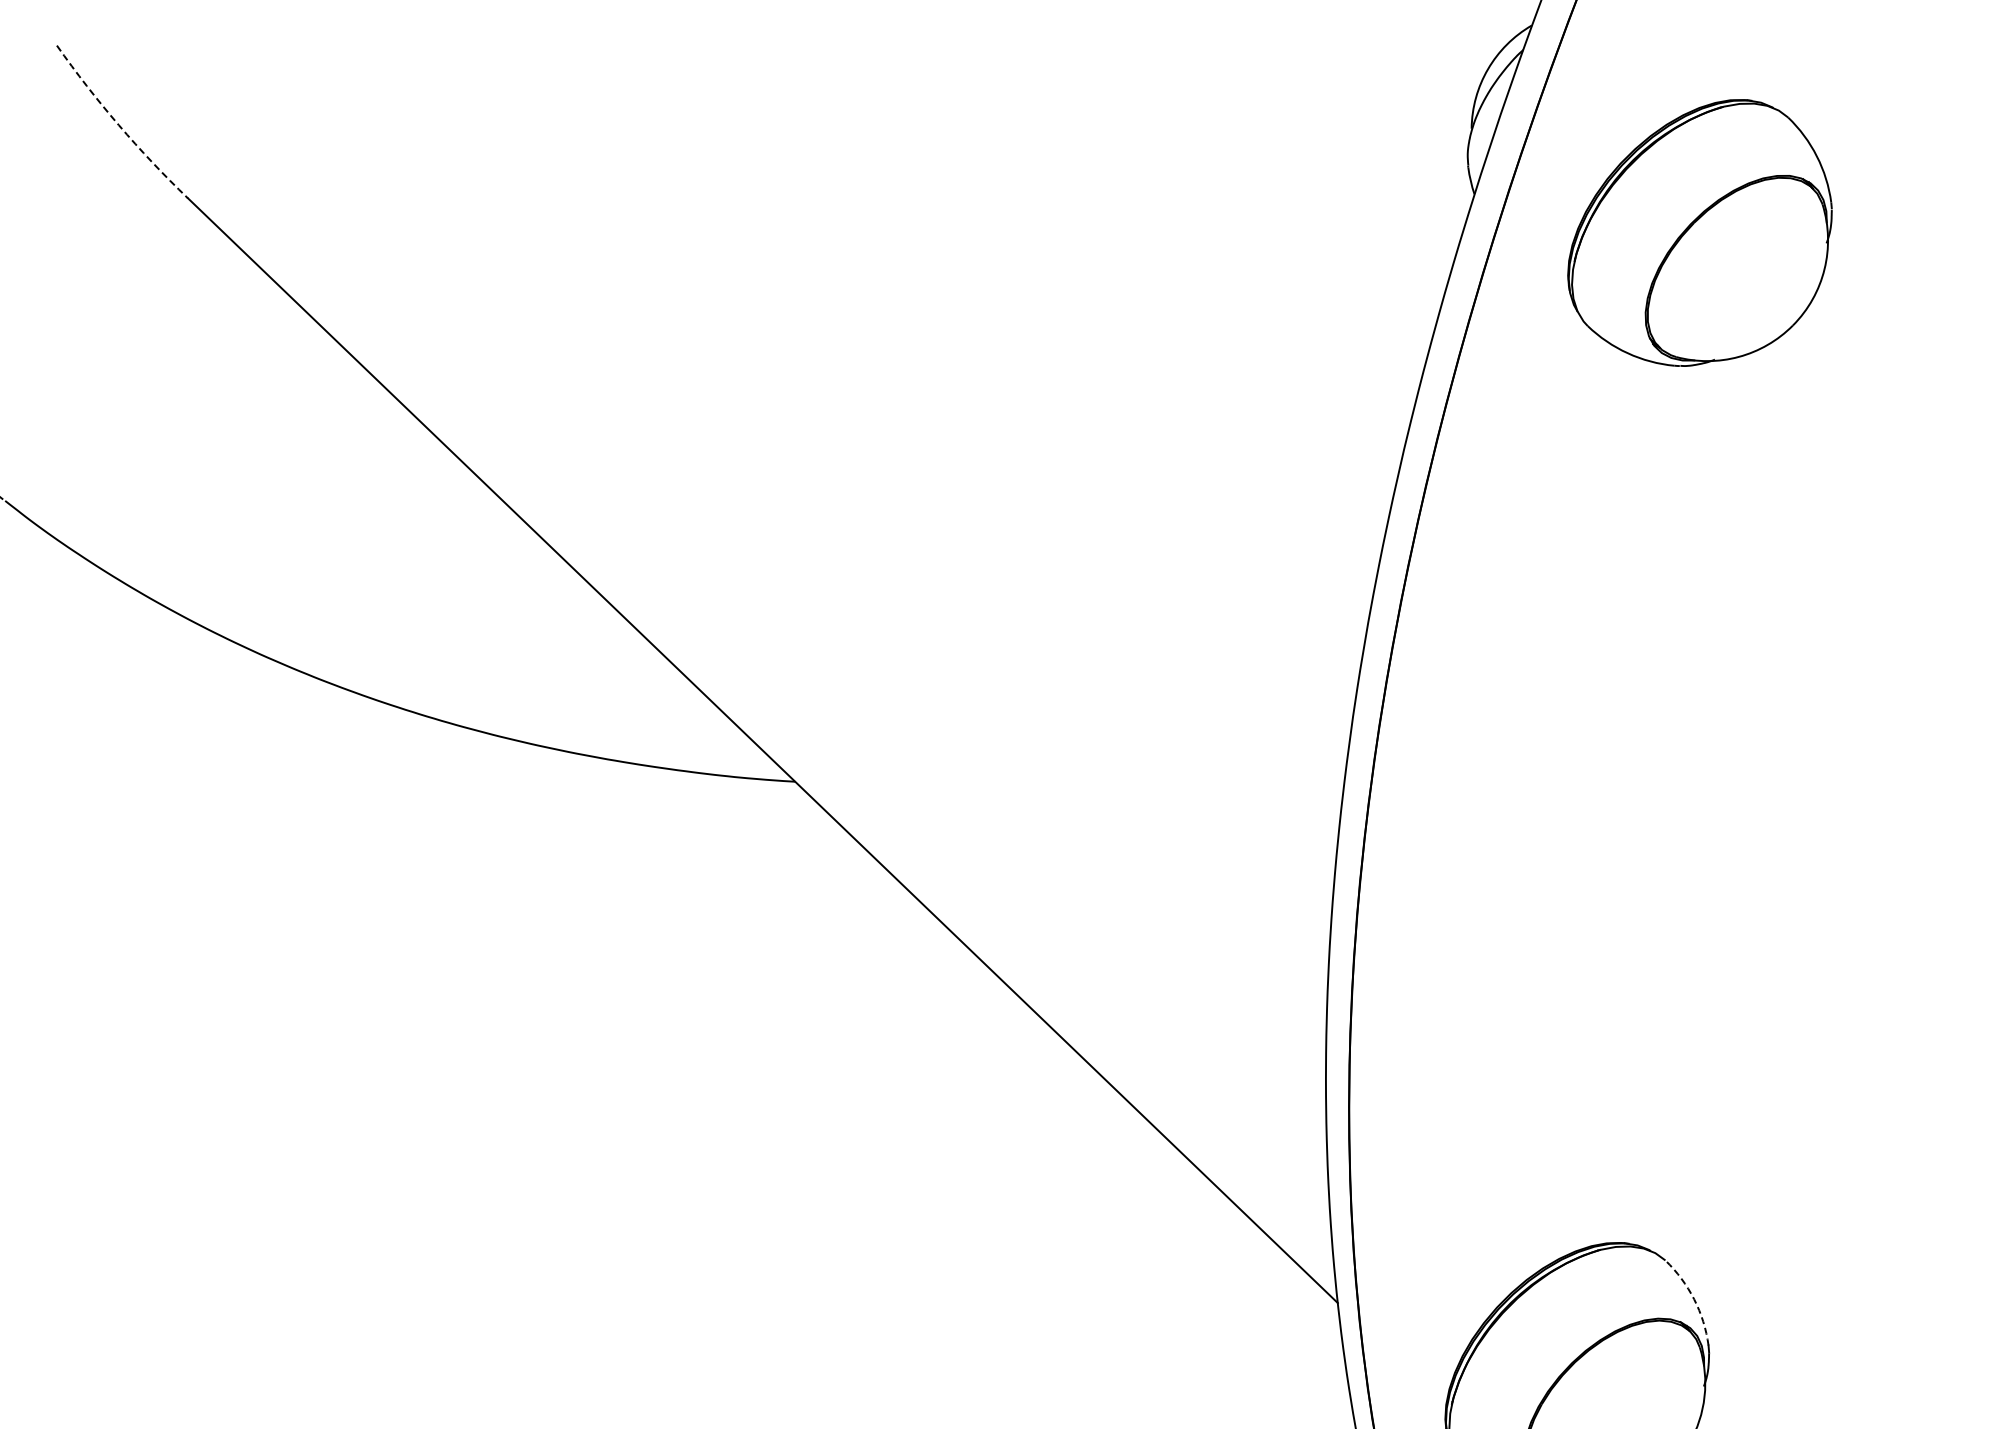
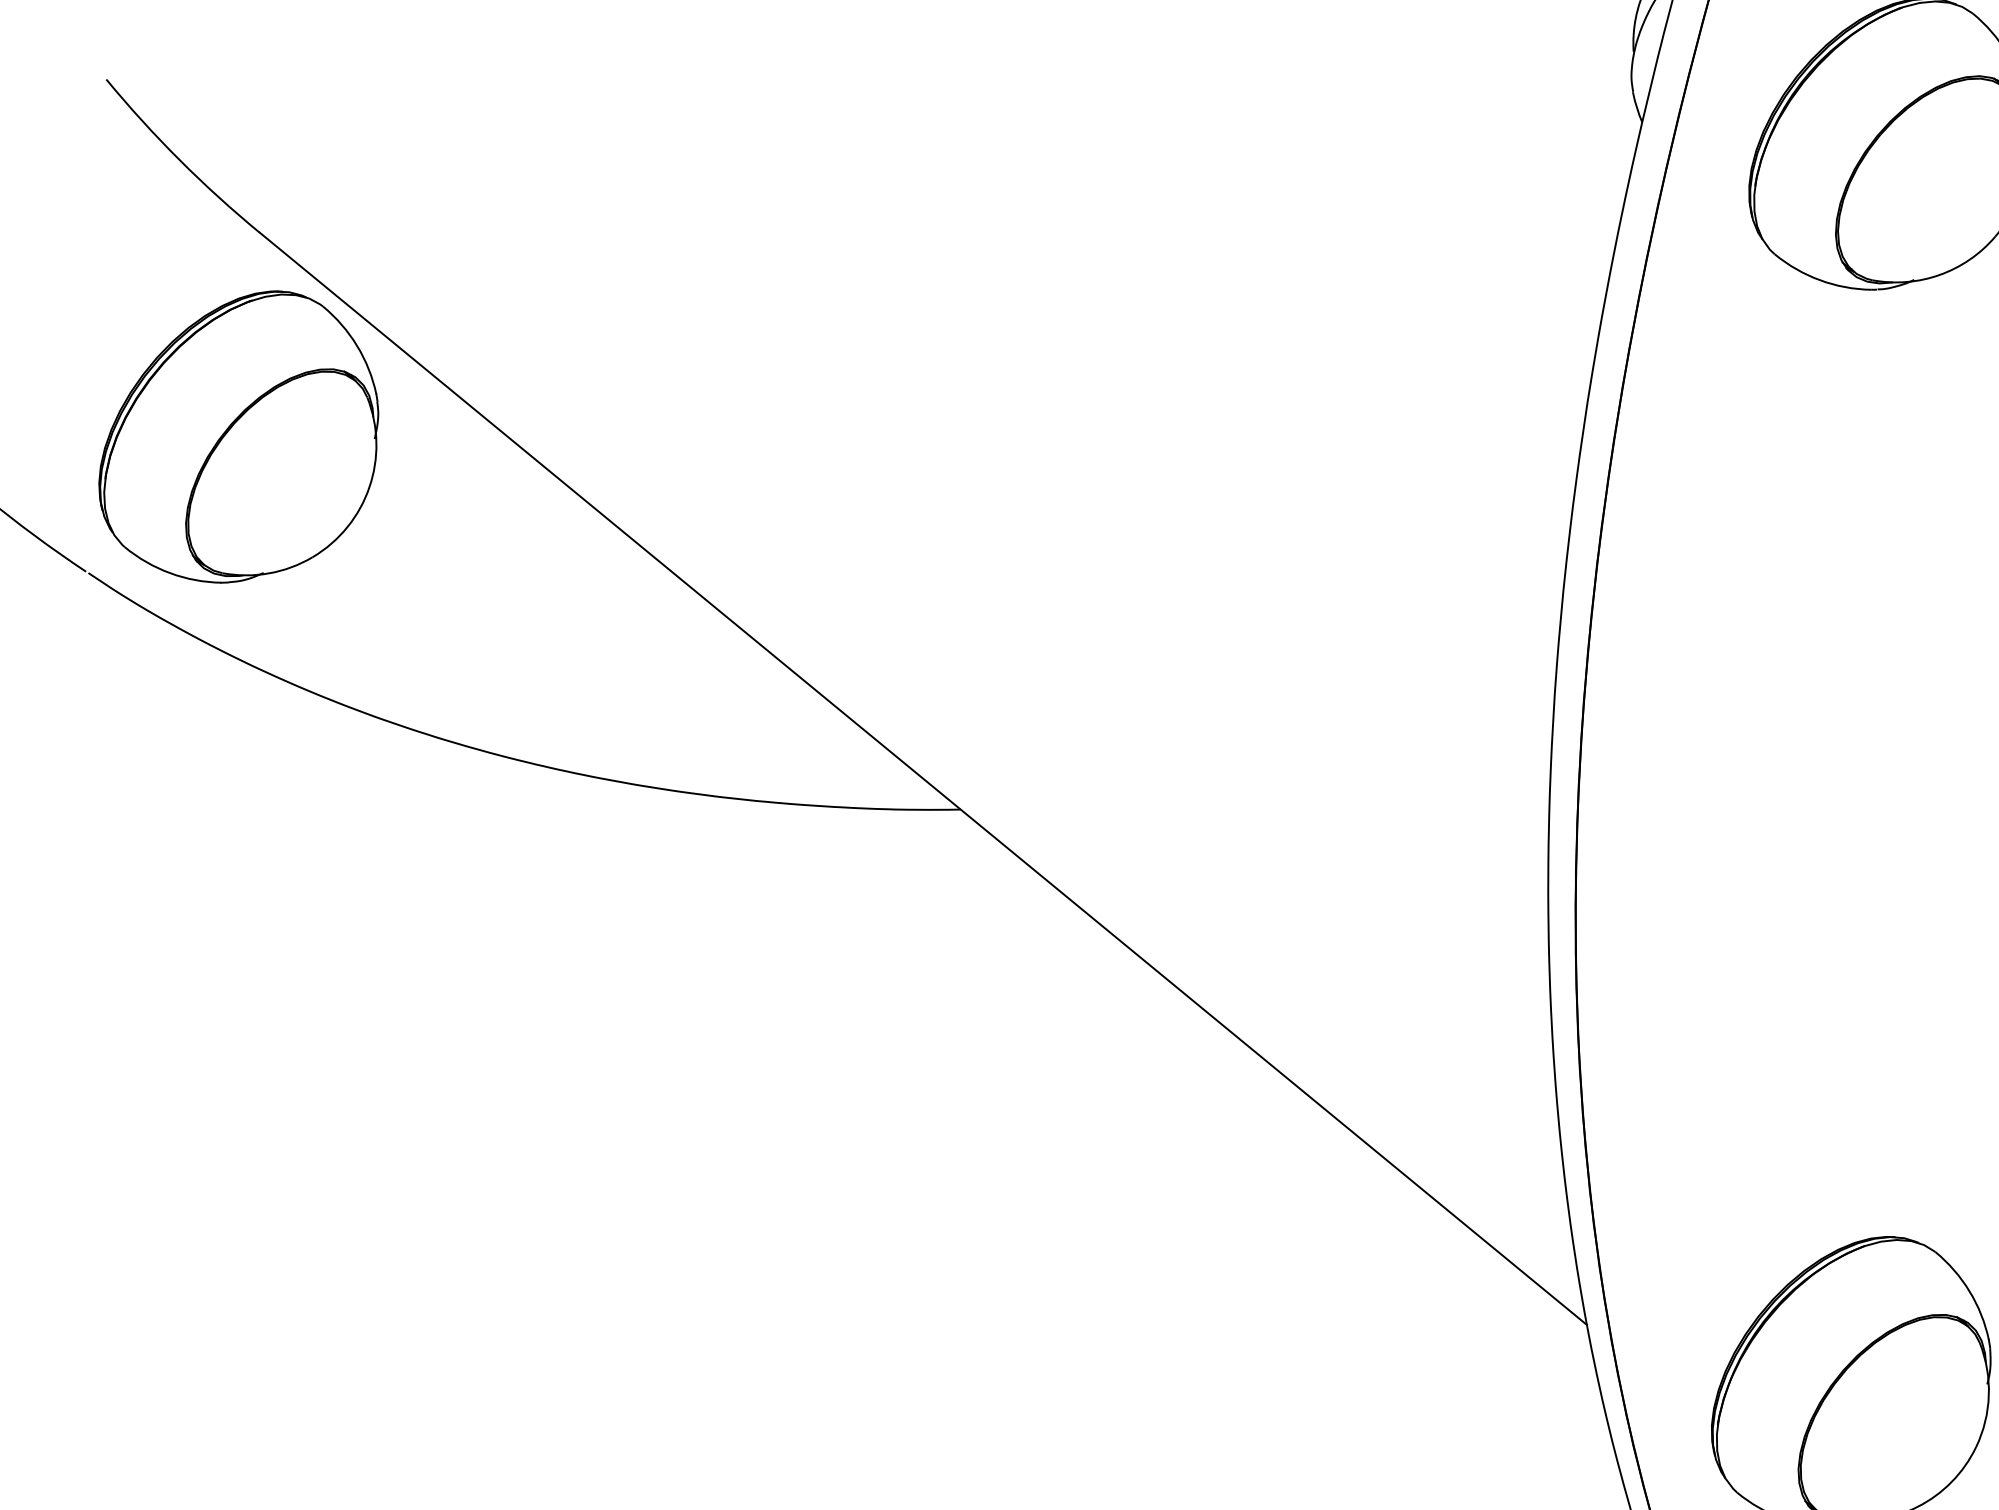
arc: (118, 125) -> (179, 160), dashed -> solid
part: (152, 386) -> (237, 437), added
arc: (1694, 1299) -> (1969, 1291), dashed -> solid

